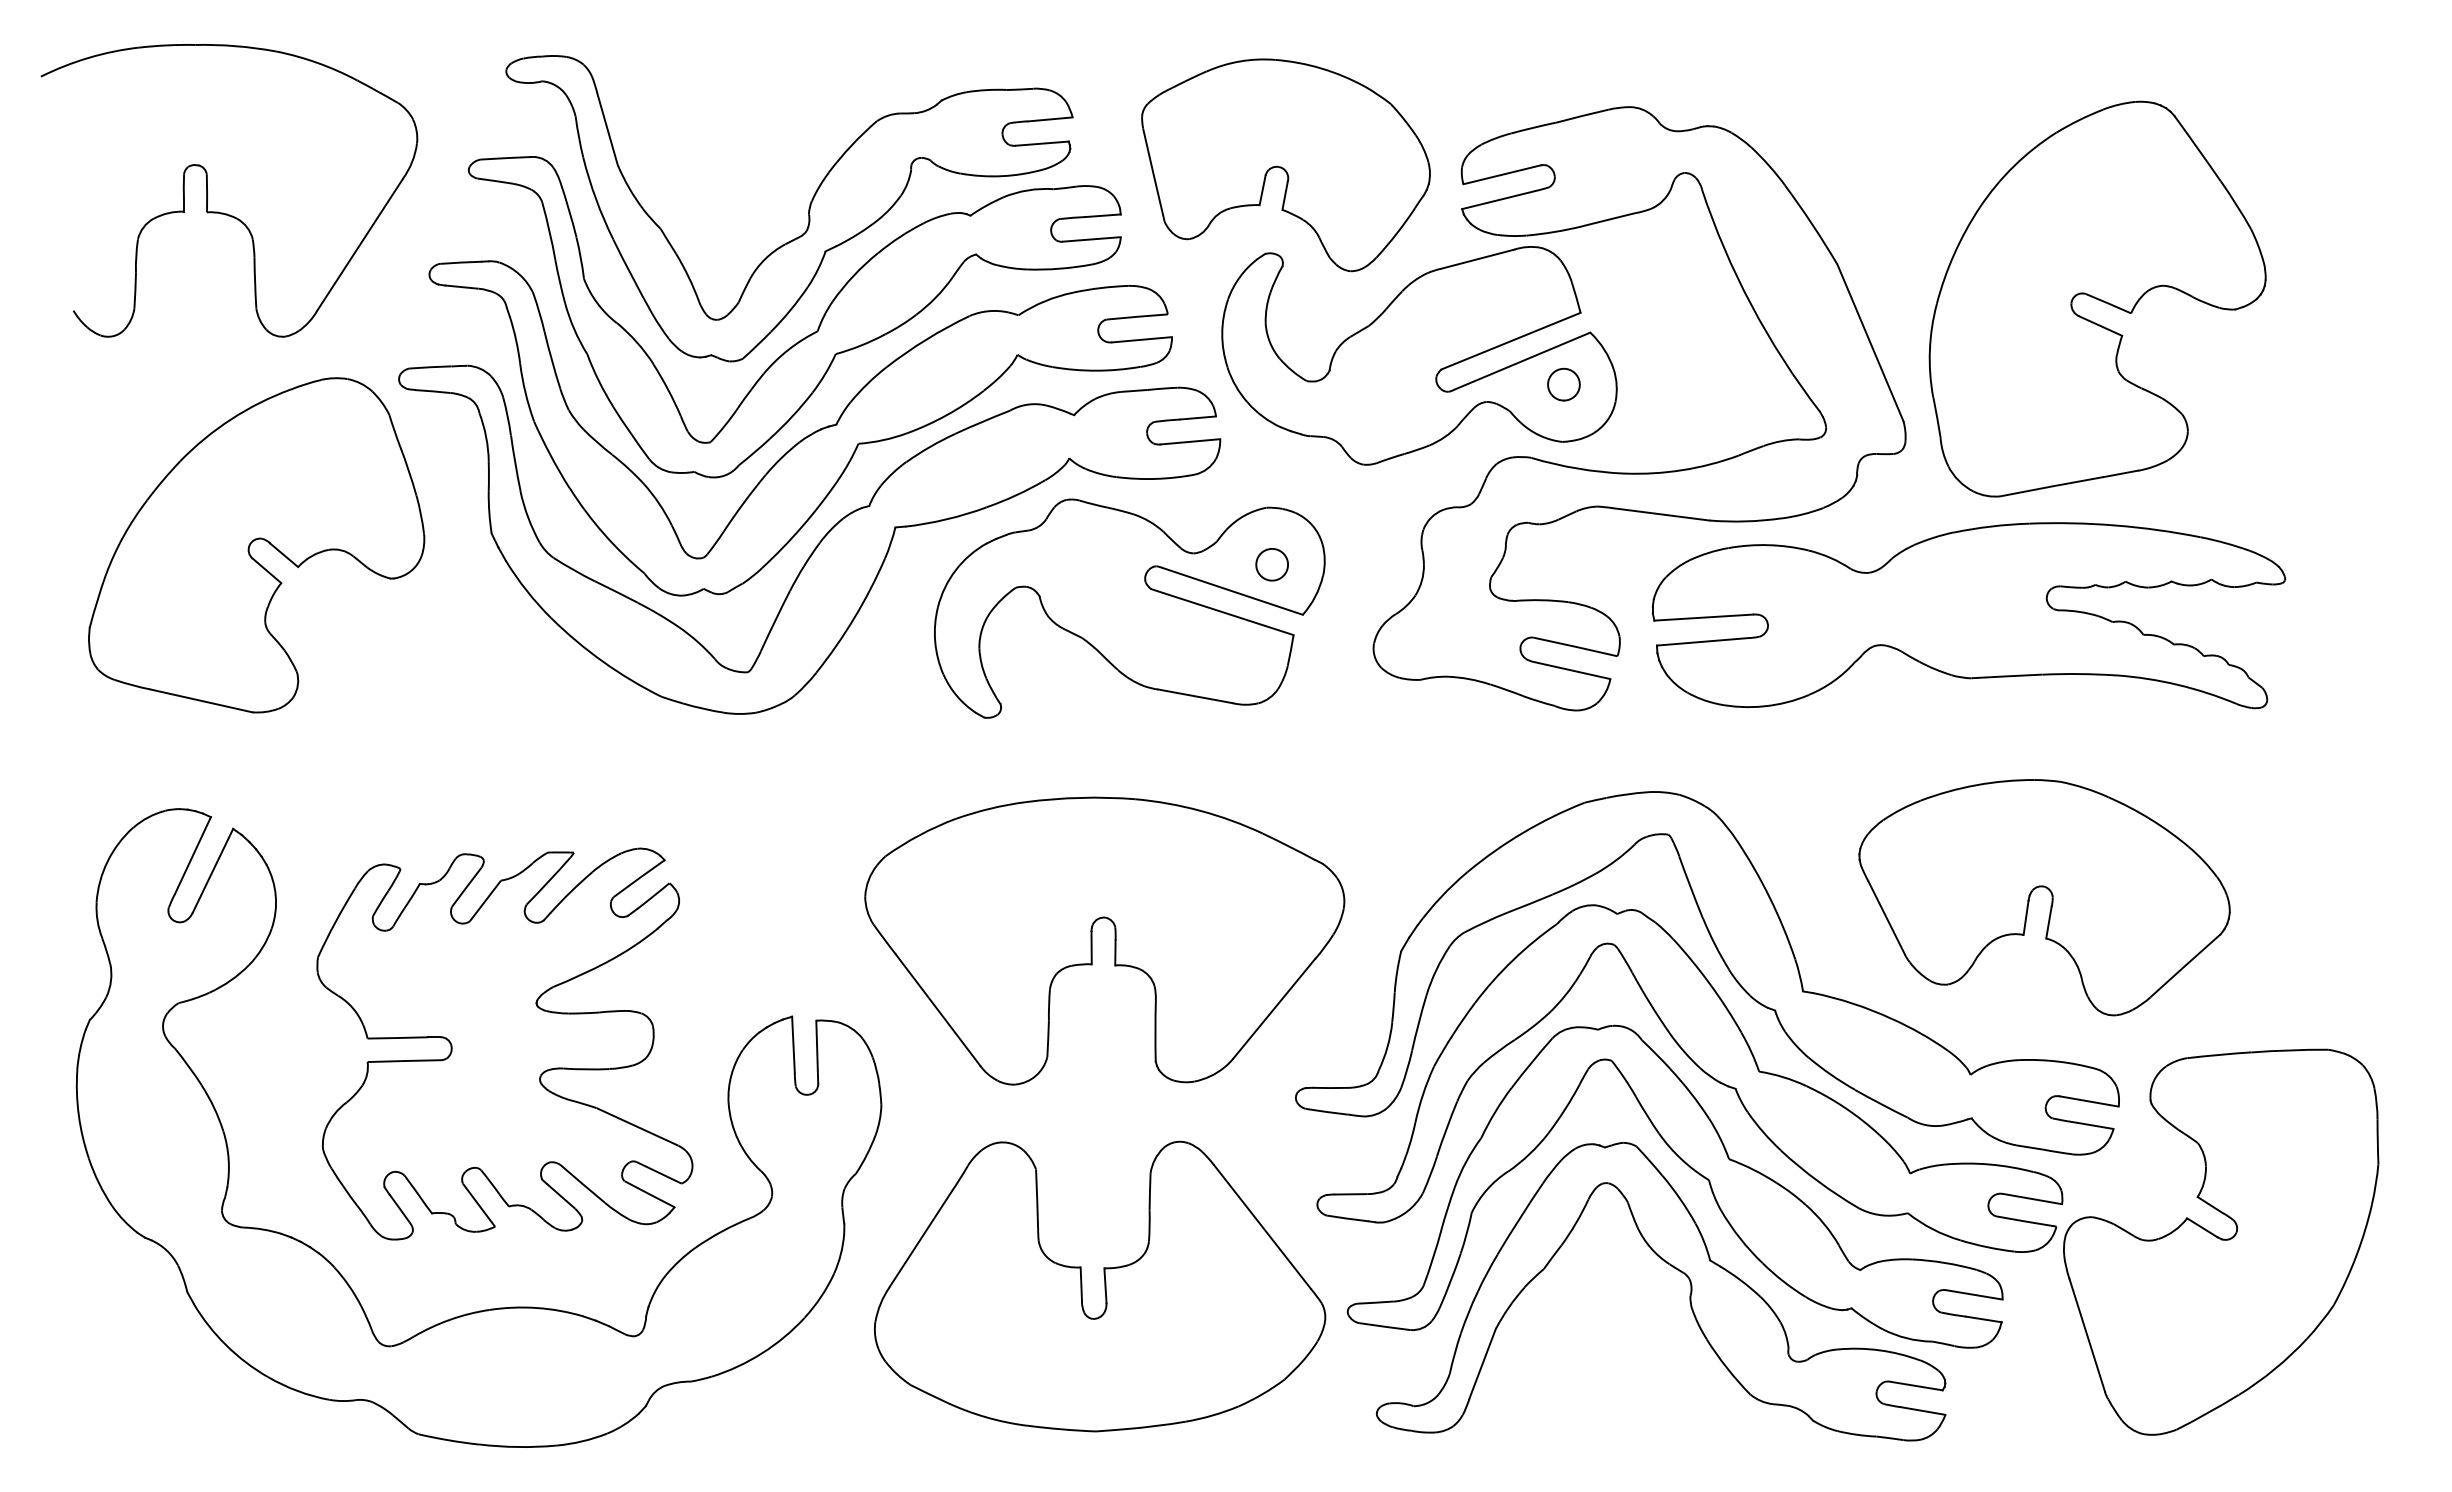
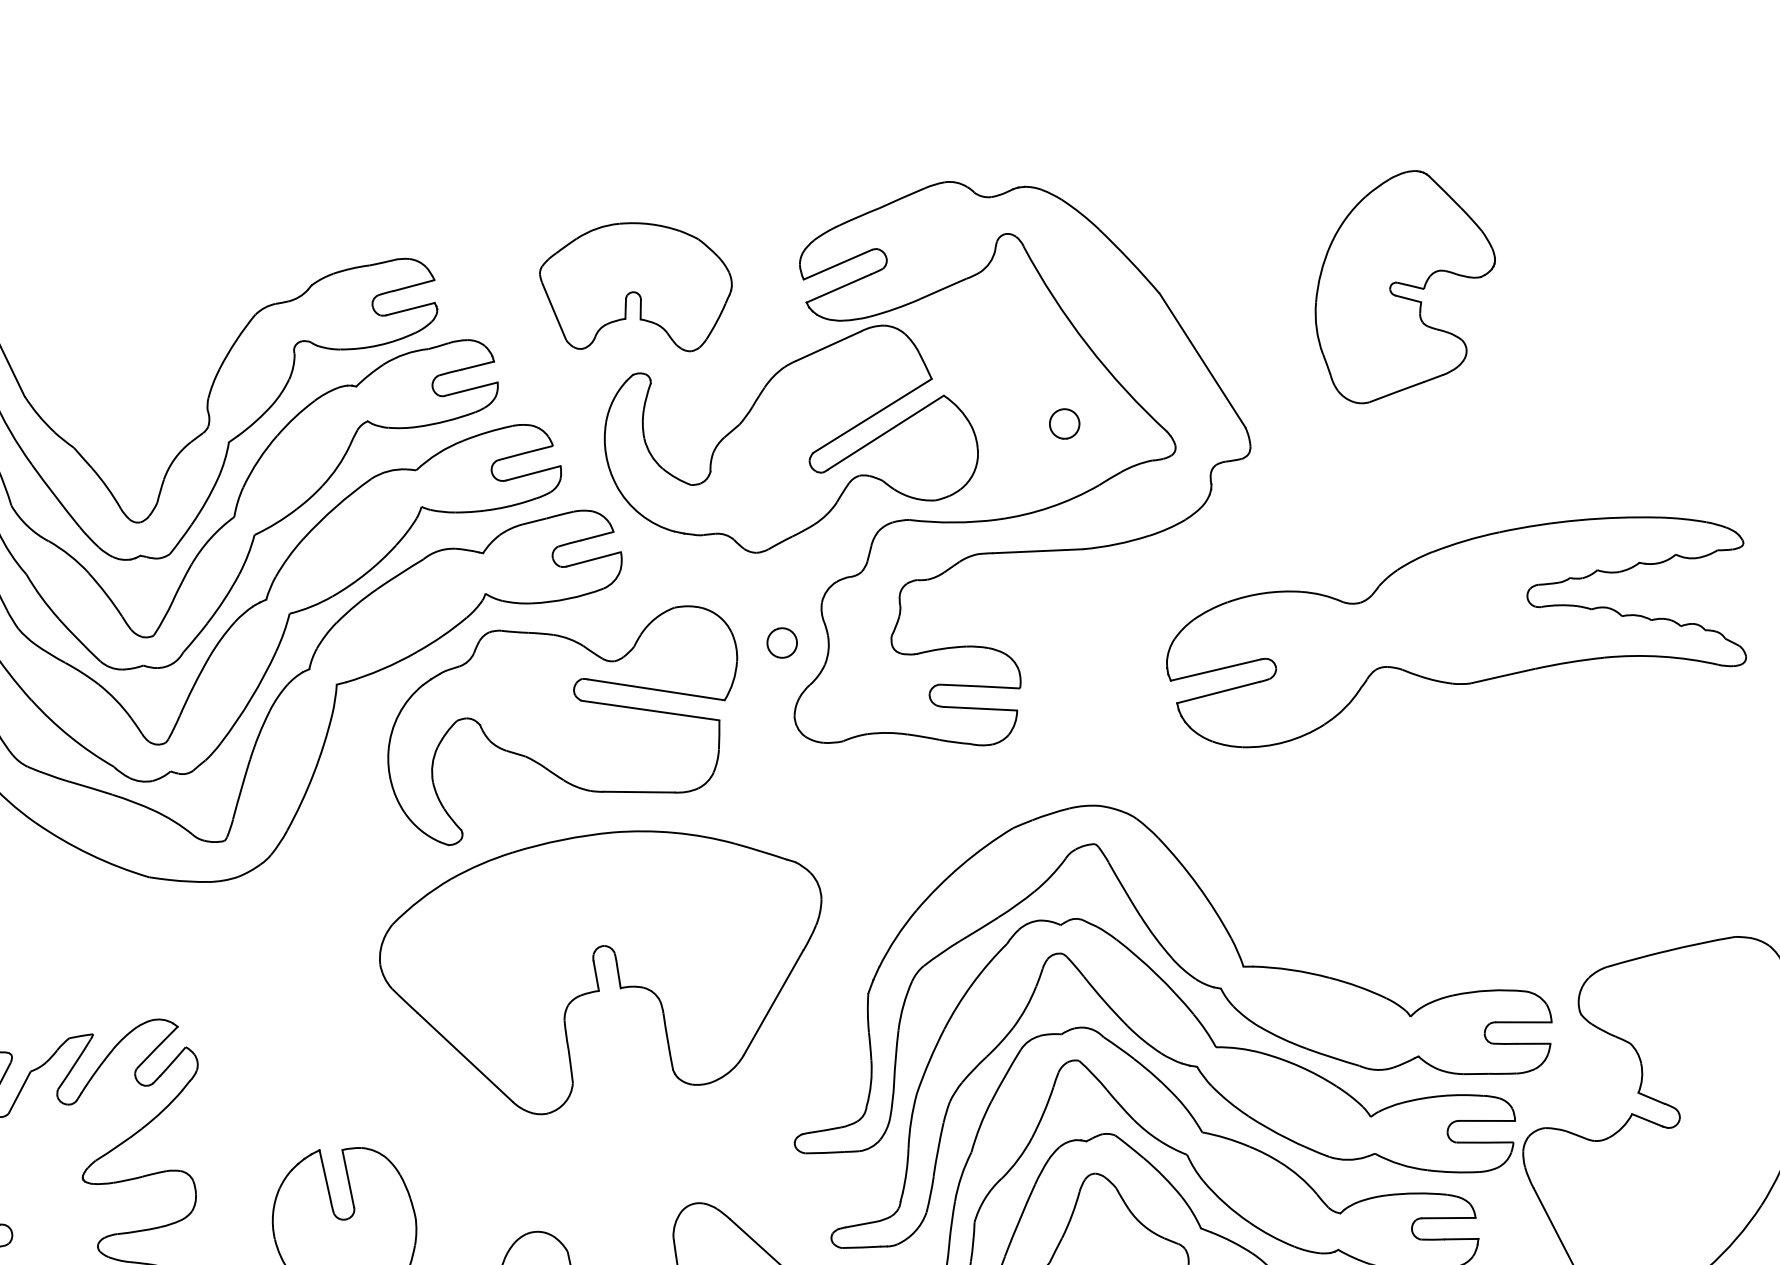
part: (1285, 165) -> (637, 290), size x0.7
part: (2097, 298) -> (1404, 283), size x0.6
part: (1563, 384) -> (1064, 423), moved
part: (1271, 564) -> (781, 642), moved
part: (1968, 615) -> (1458, 626), moved
part: (2051, 897) -> (1456, 841), removed
part: (1114, 940) -> (616, 965), moved

